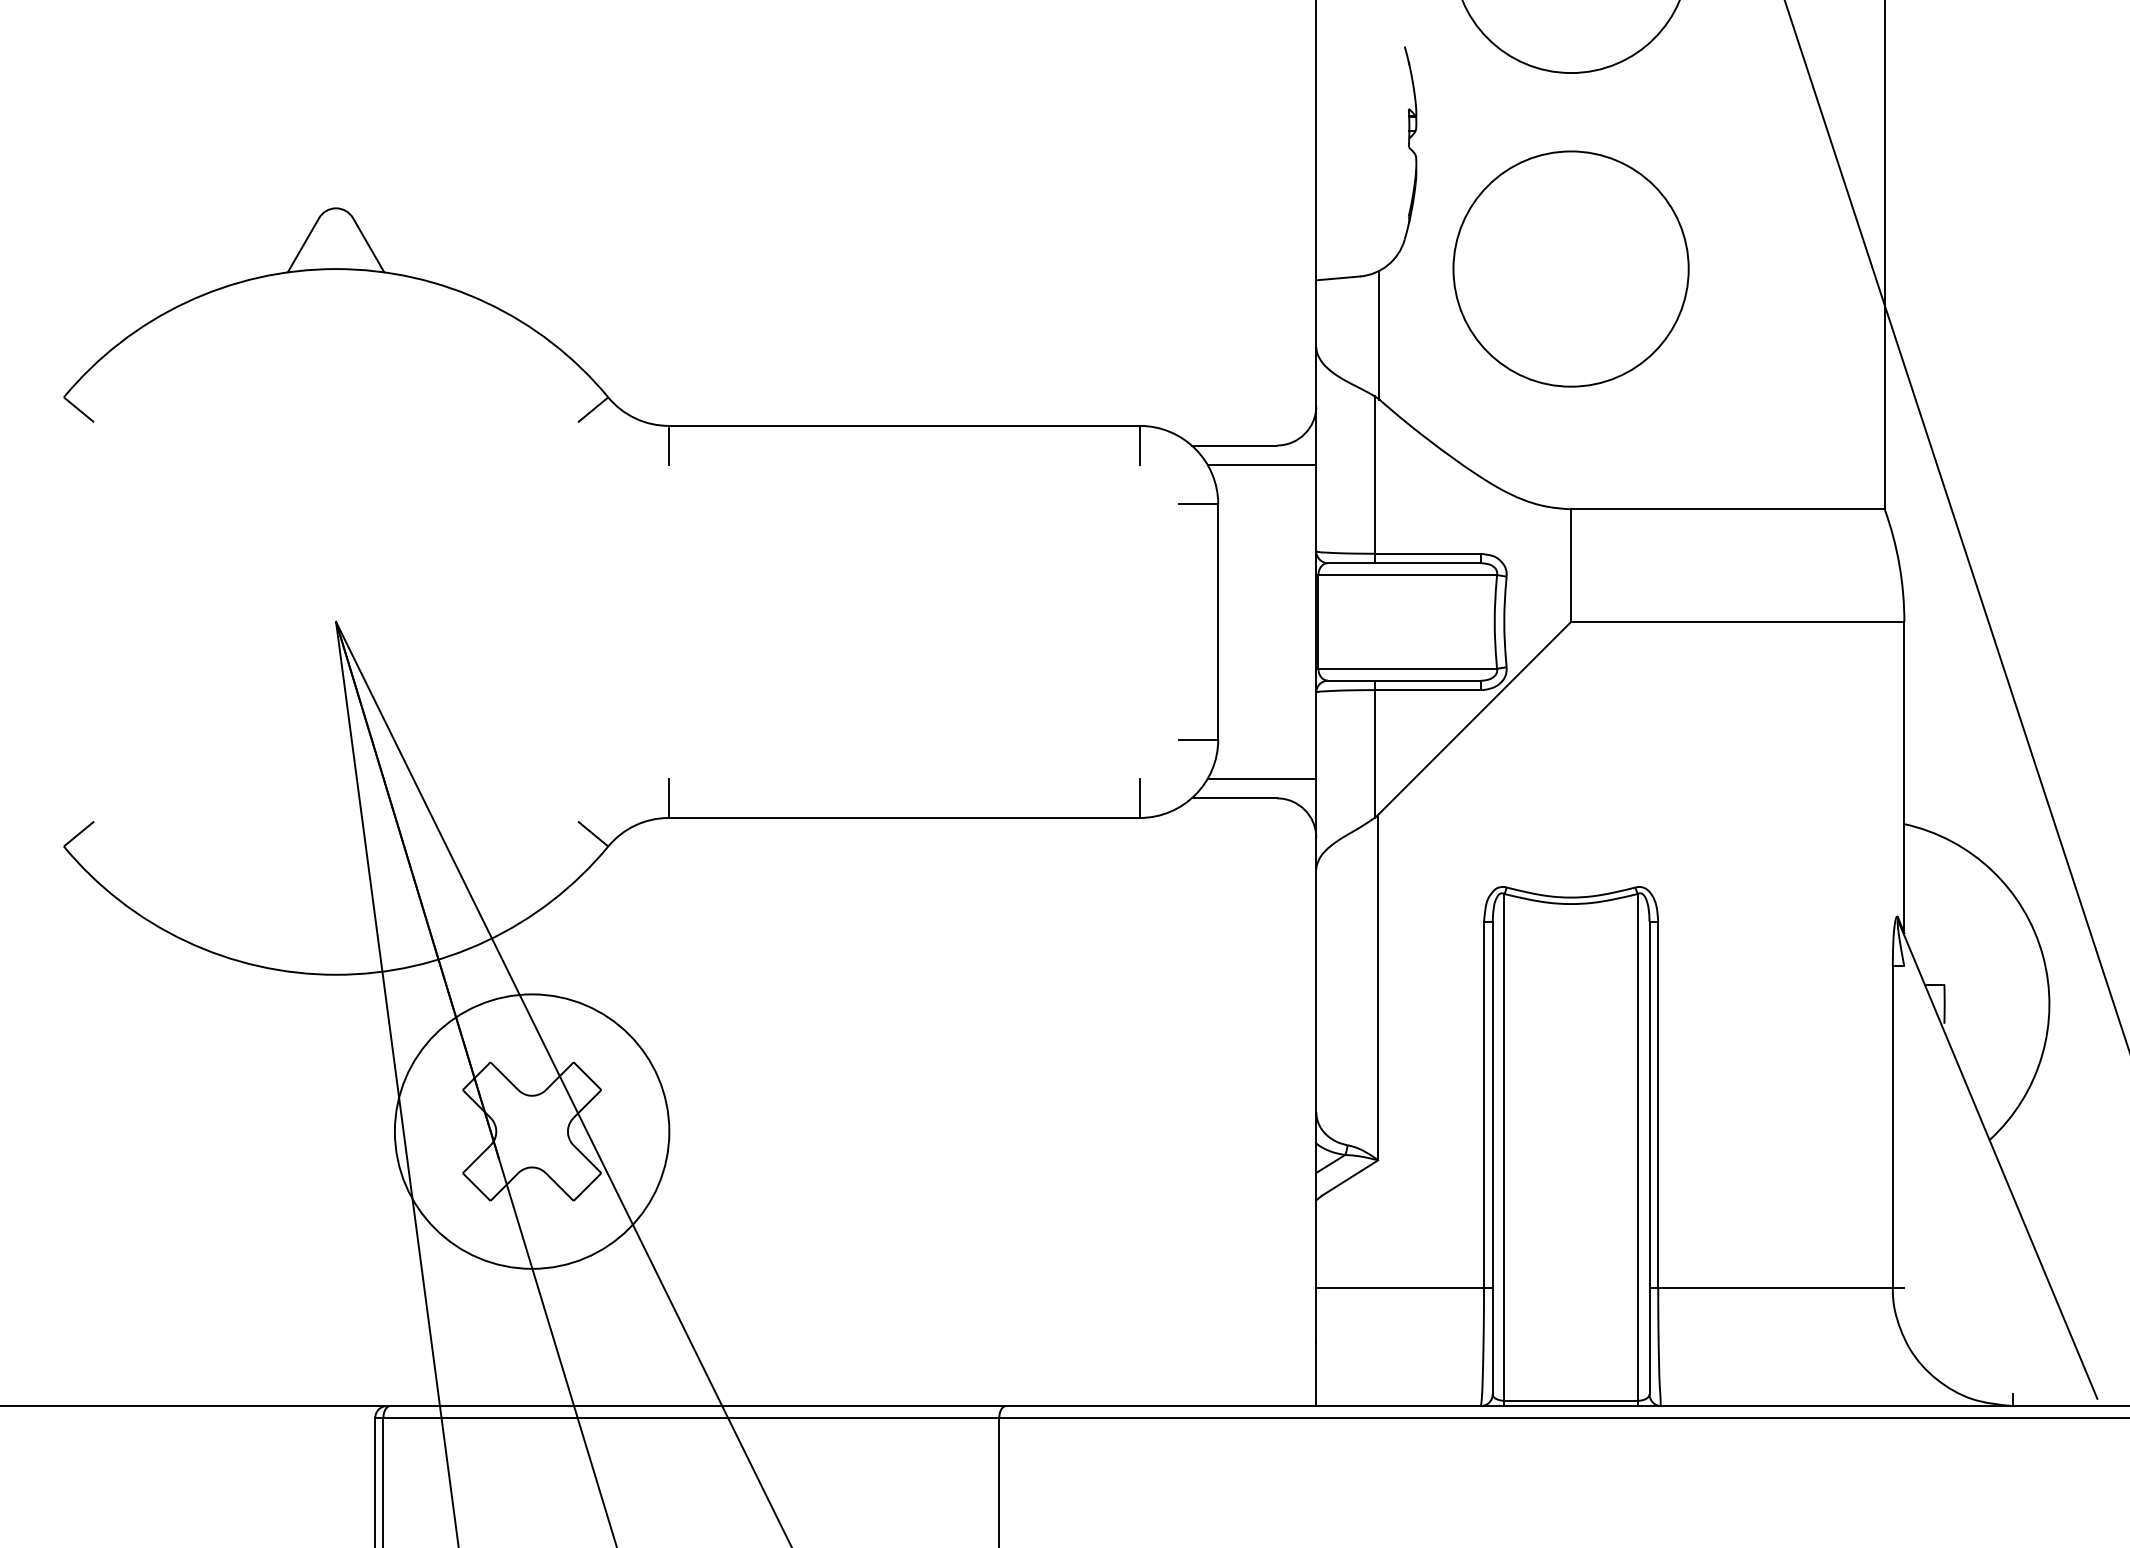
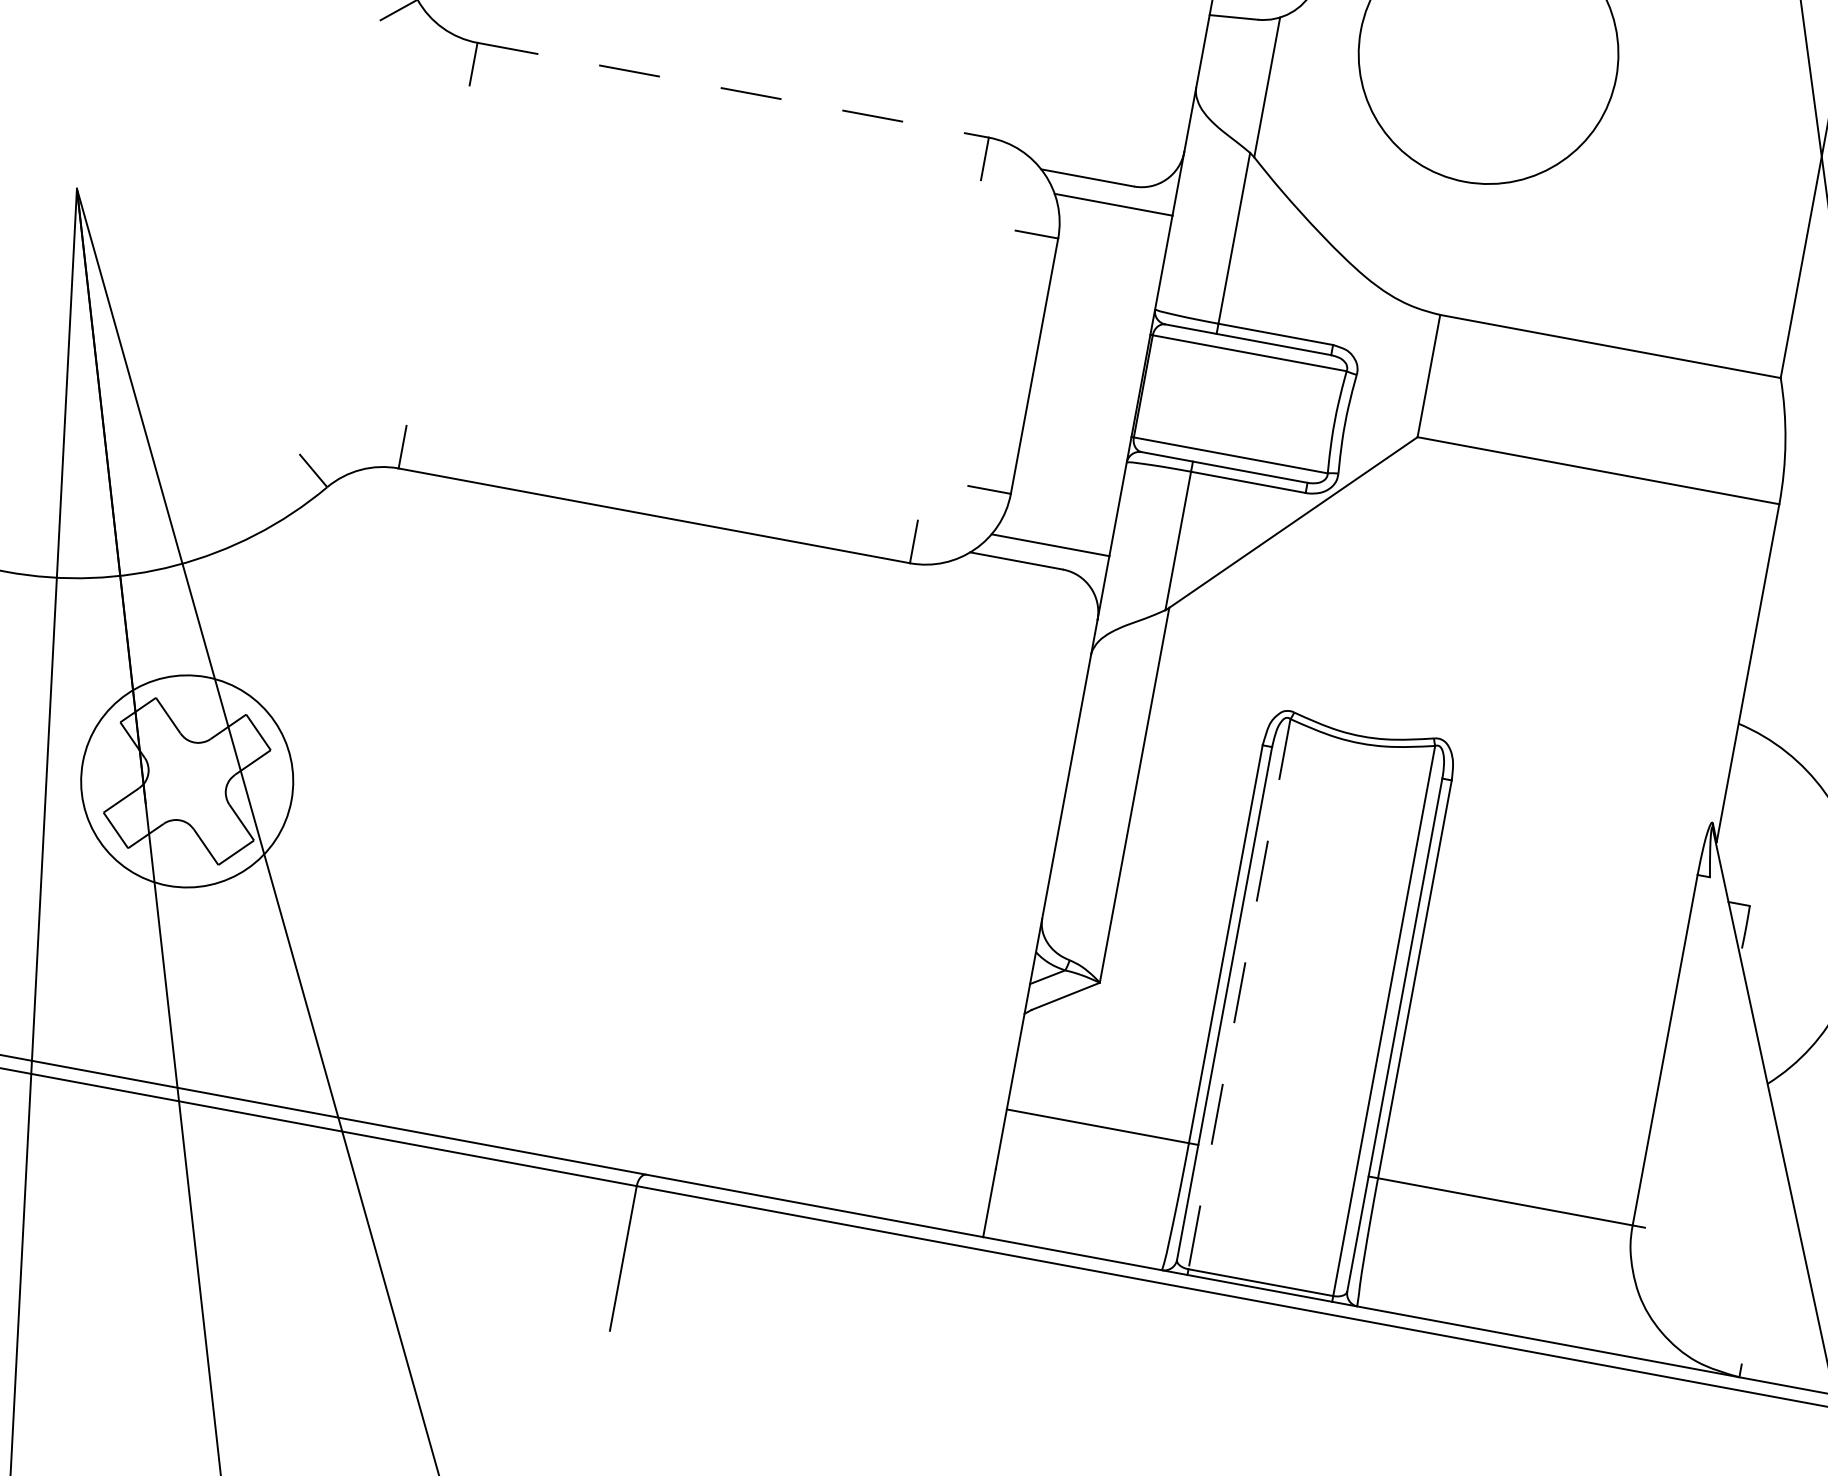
line: (904, 425) -> (733, 89), solid -> dashed
circle: (531, 1131) -> (186, 781), size x0.7
line: (1504, 1147) -> (1239, 994), solid -> dashed

